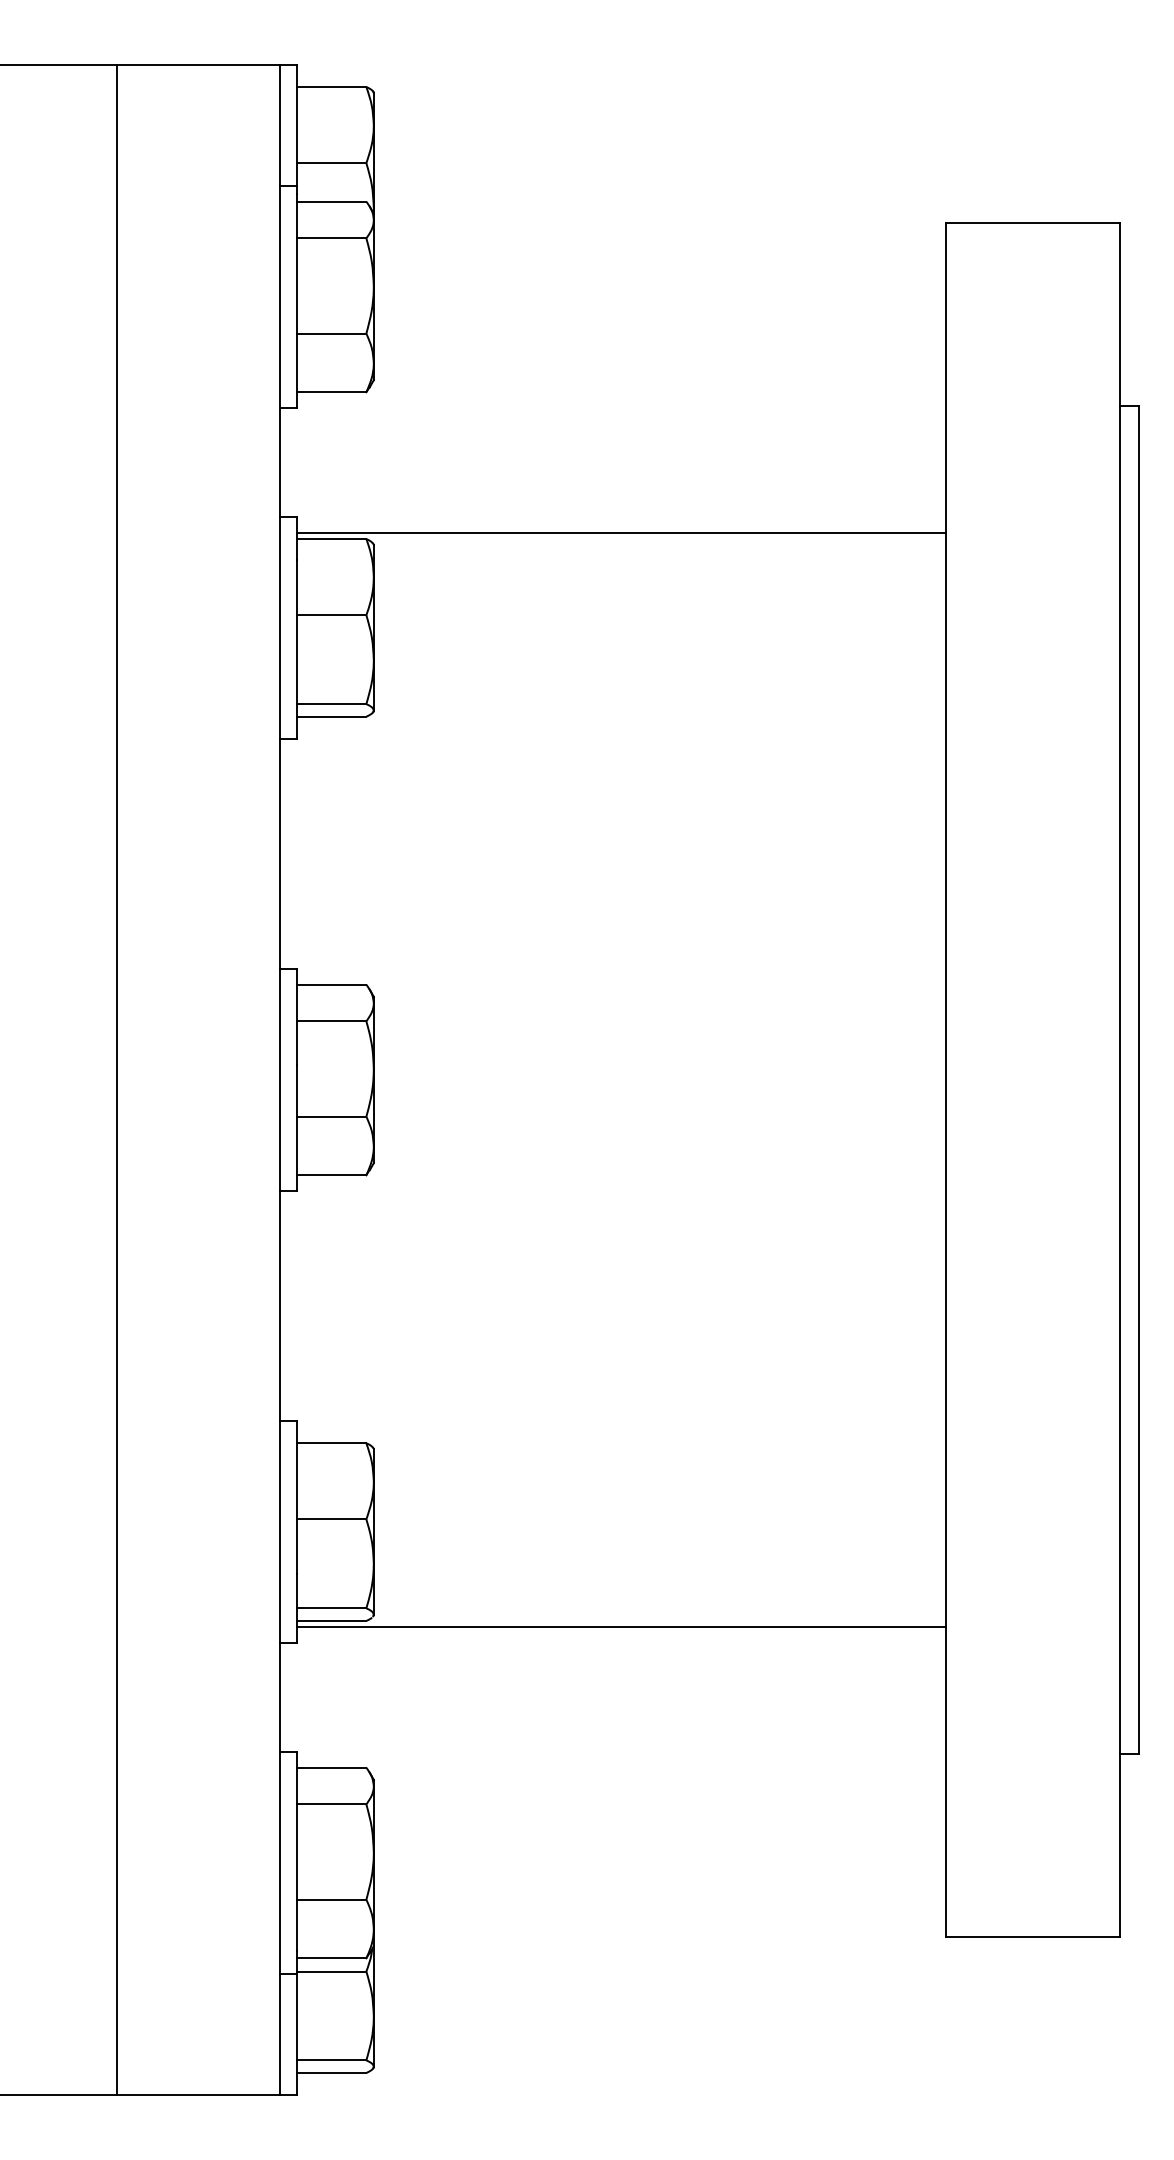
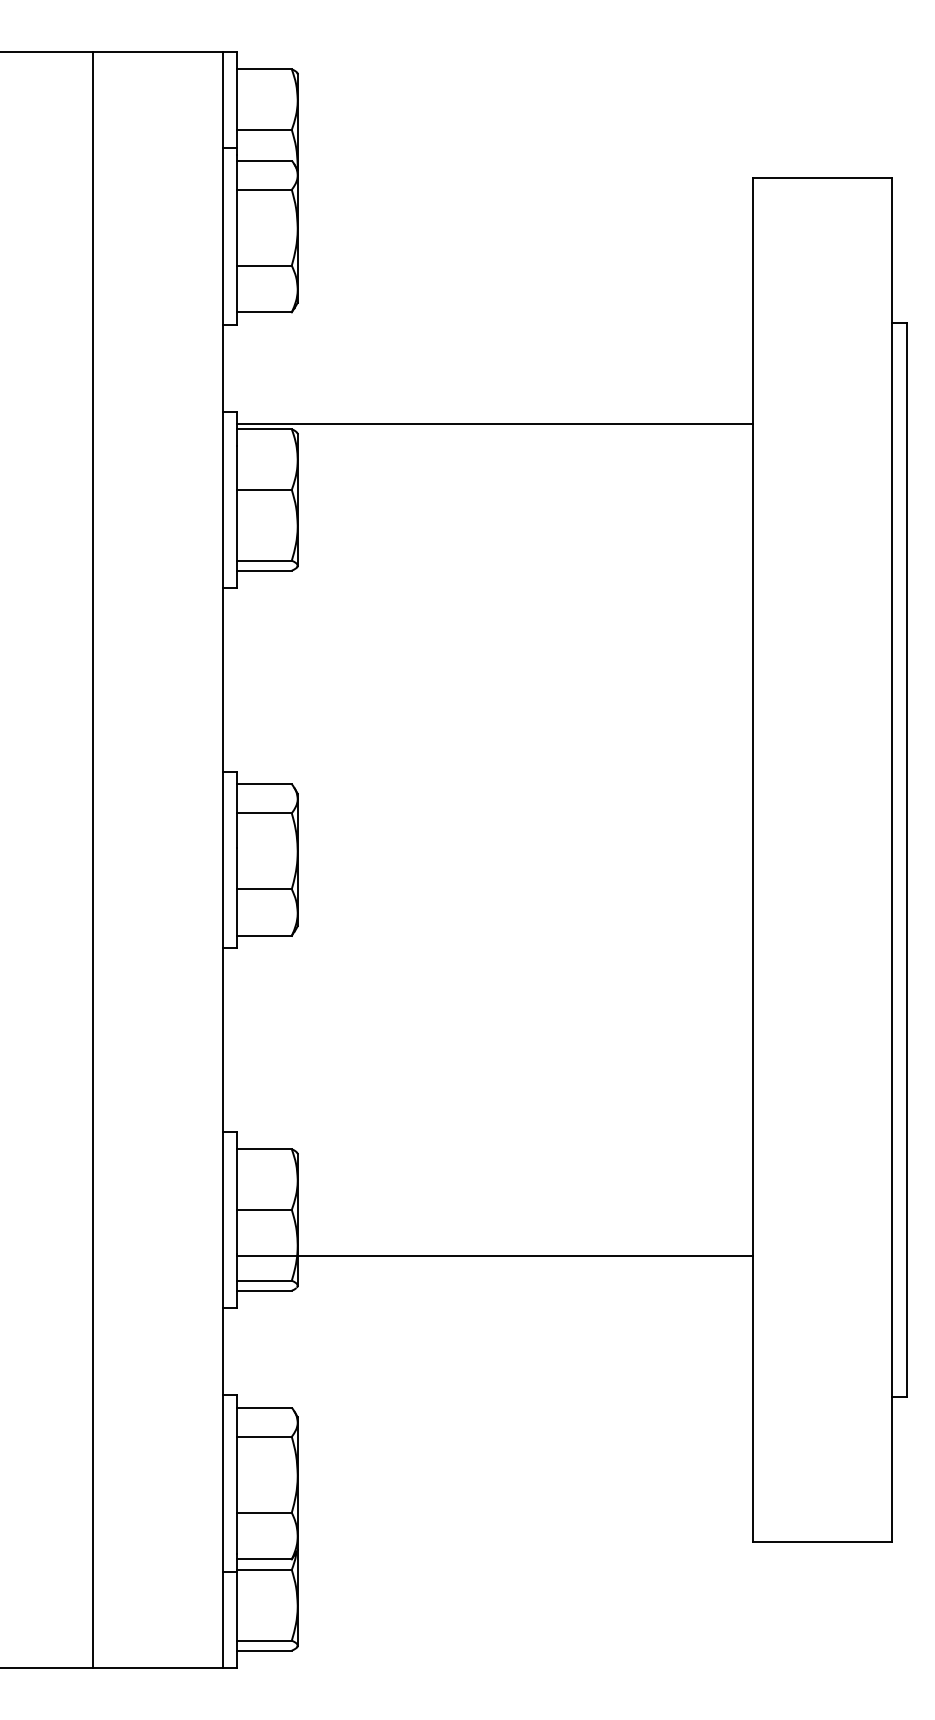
line: (621, 1627) -> (494, 1256), moved

